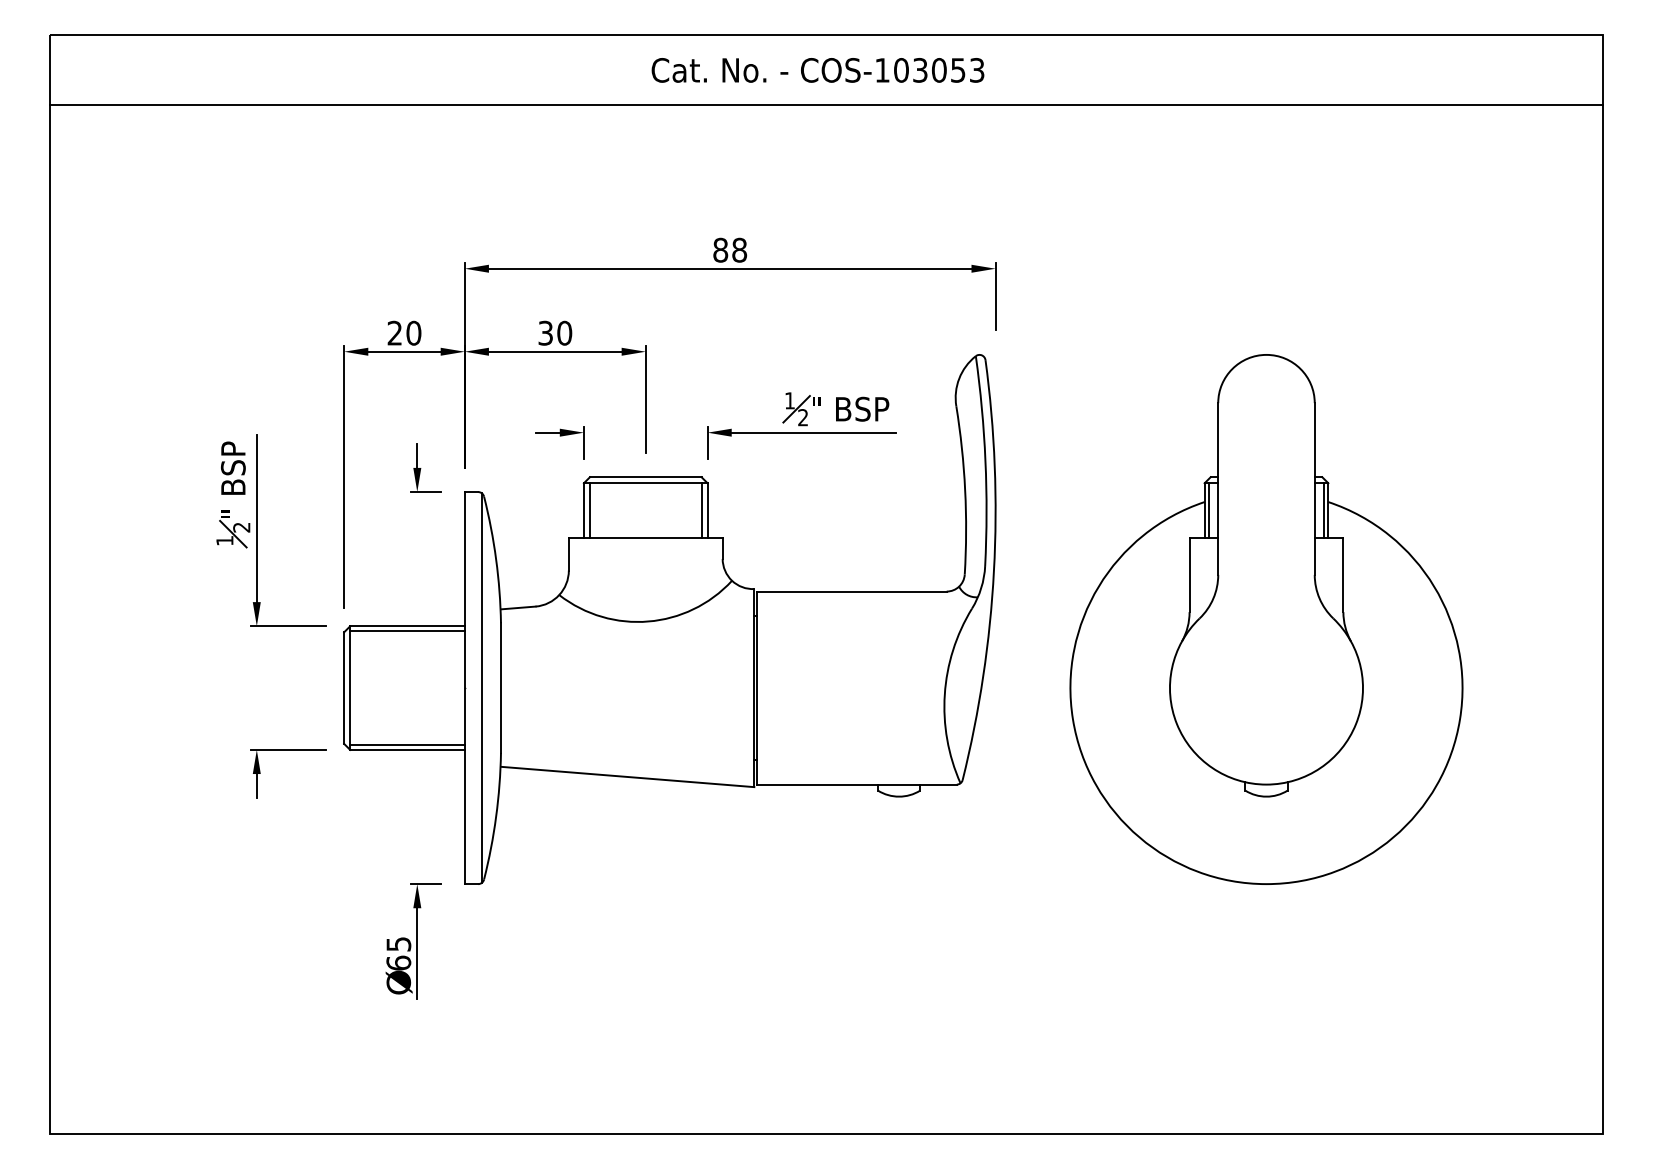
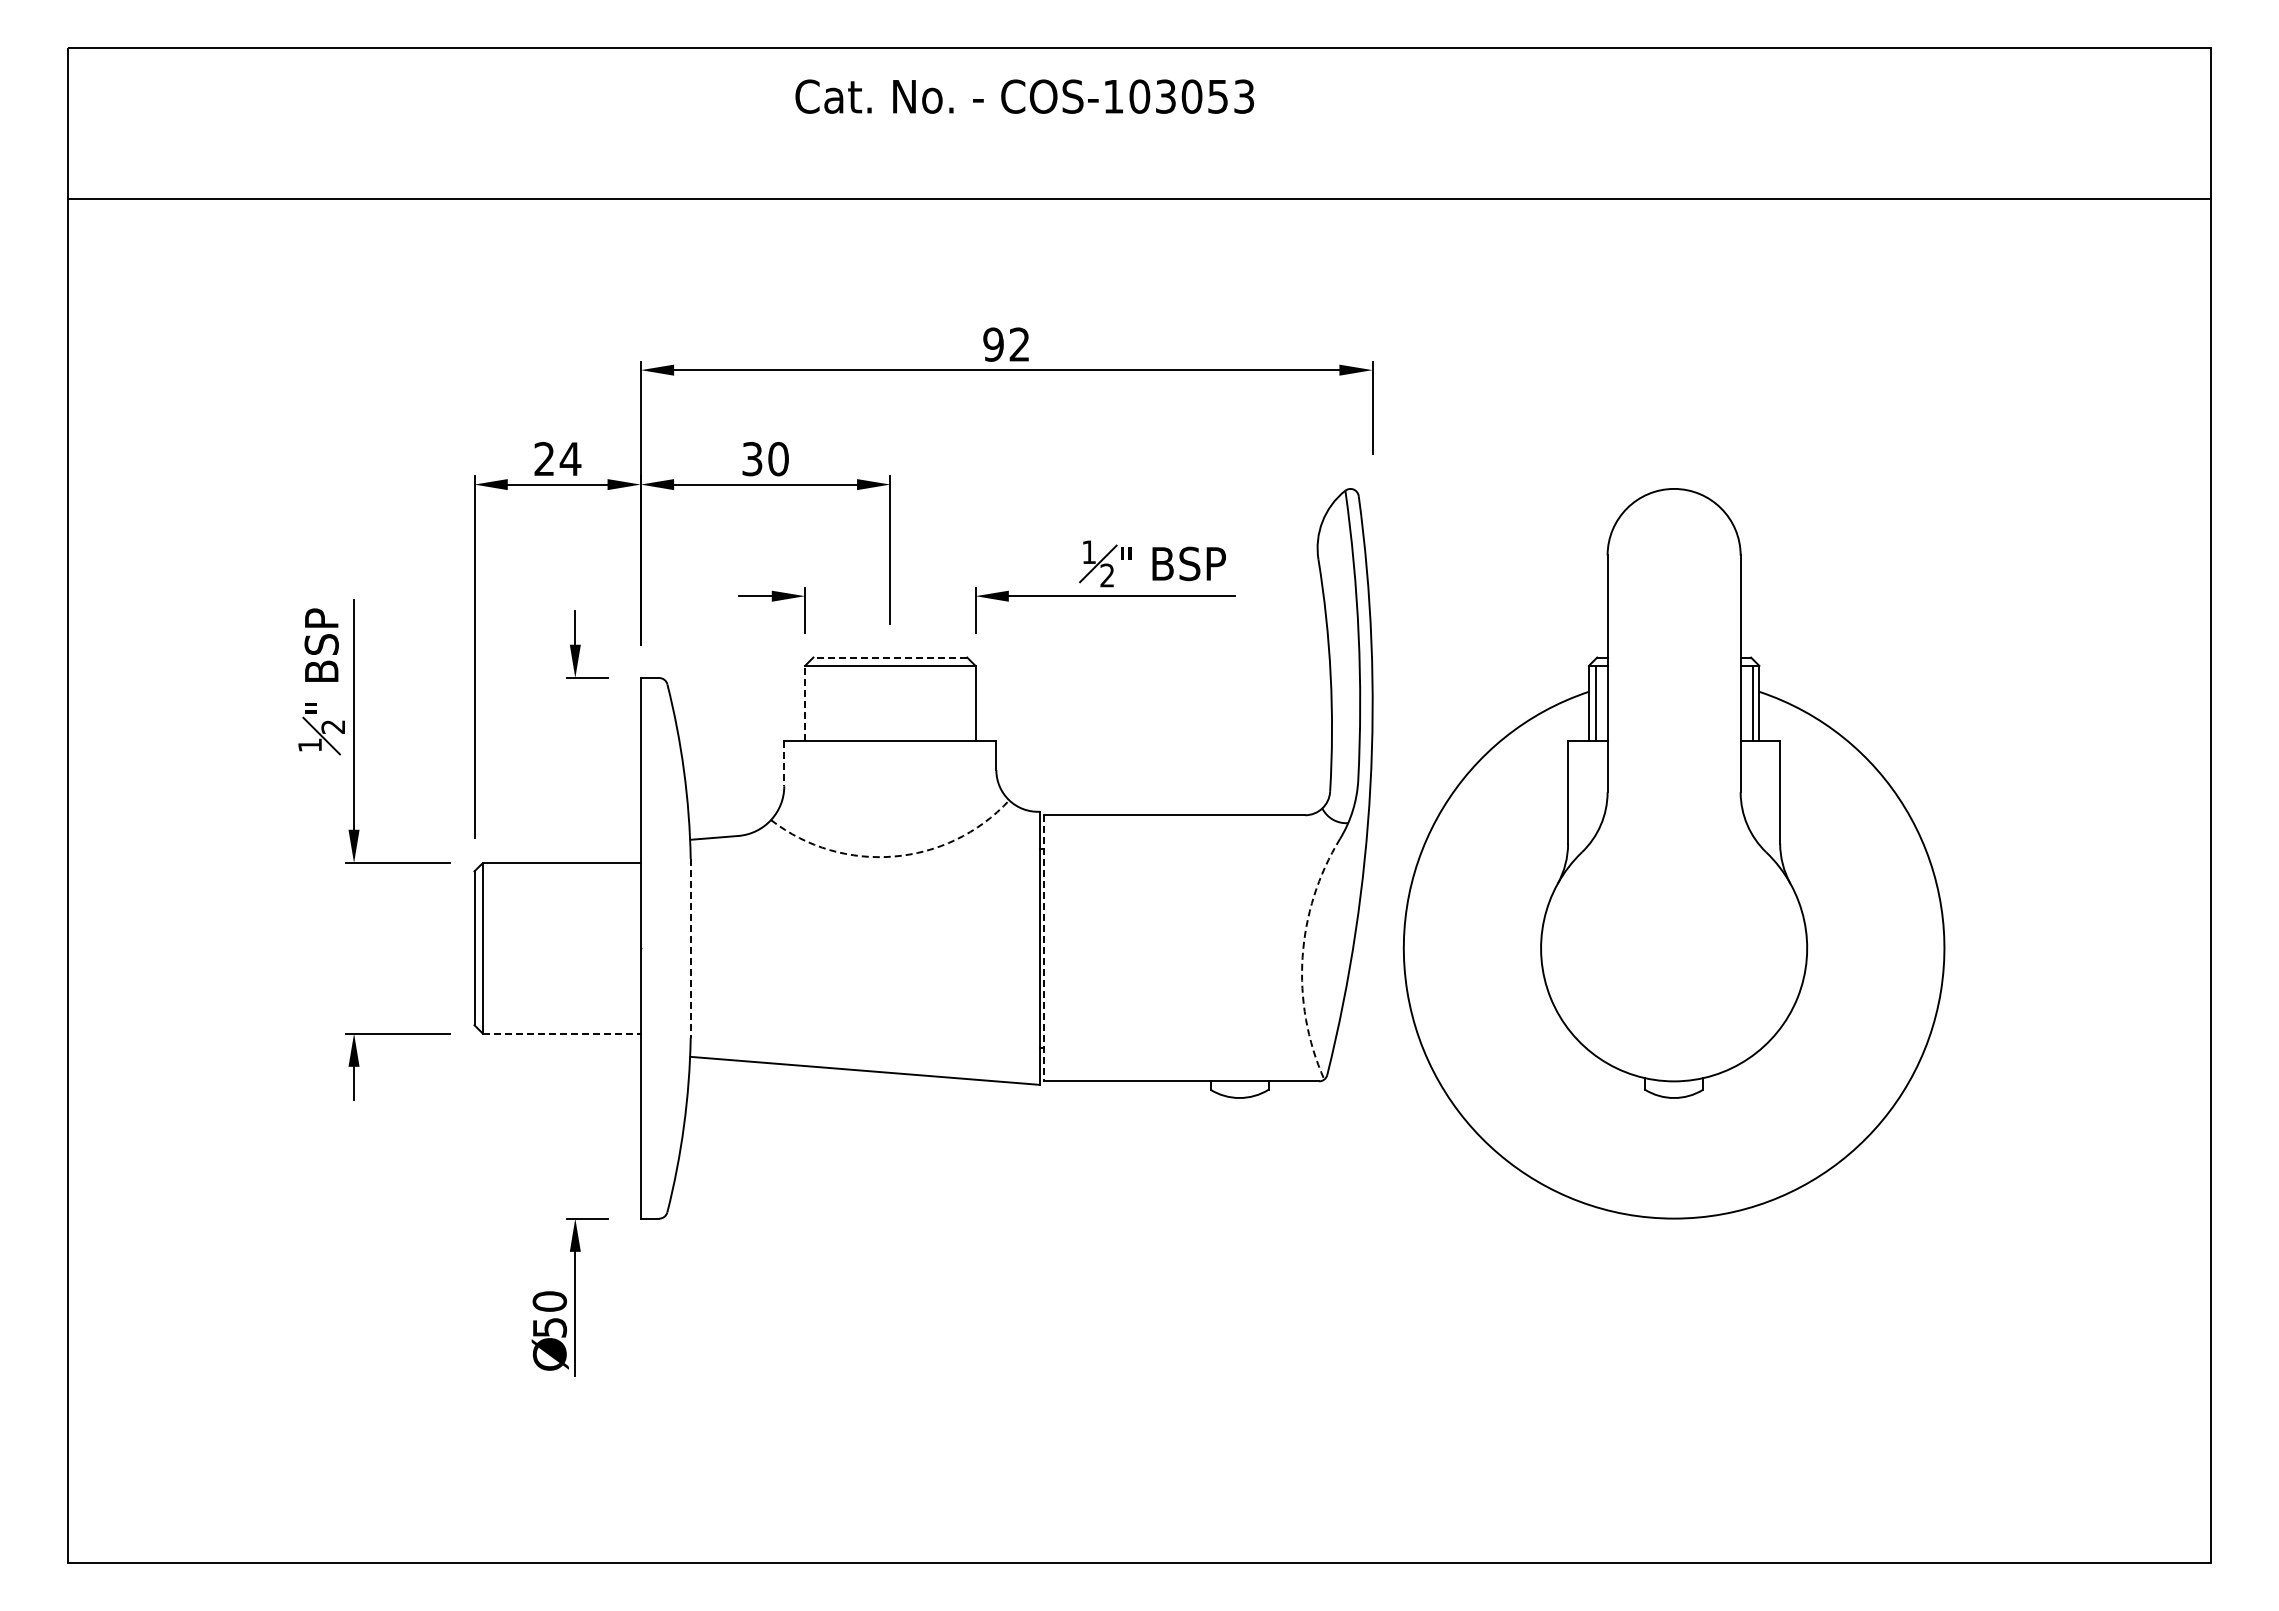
text: (817, 70) -> (1024, 96), moved
line: (826, 104) -> (1139, 198), moved
text: (730, 250) -> (1006, 344), 88 -> 92
text: (413, 333) -> (570, 459), 20 -> 24
line: (645, 477) -> (890, 657), solid -> dashed
line: (584, 509) -> (805, 702), solid -> dashed
line: (590, 509) -> (813, 702), removed
line: (701, 509) -> (967, 702), removed
line: (569, 554) -> (784, 763), solid -> dashed
part: (1266, 619) -> (1673, 853), moved
arc: (648, 621) -> (894, 856), solid -> dashed
line: (407, 630) -> (561, 869), removed
line: (481, 687) -> (664, 947), removed
line: (500, 688) -> (690, 948), solid -> dashed
line: (757, 688) -> (1044, 948), solid -> dashed
arc: (944, 694) -> (1302, 957), solid -> dashed
line: (407, 744) -> (561, 1026), removed
line: (408, 749) -> (562, 1033), solid -> dashed
text: (398, 953) -> (549, 1314), 65 -> 50

